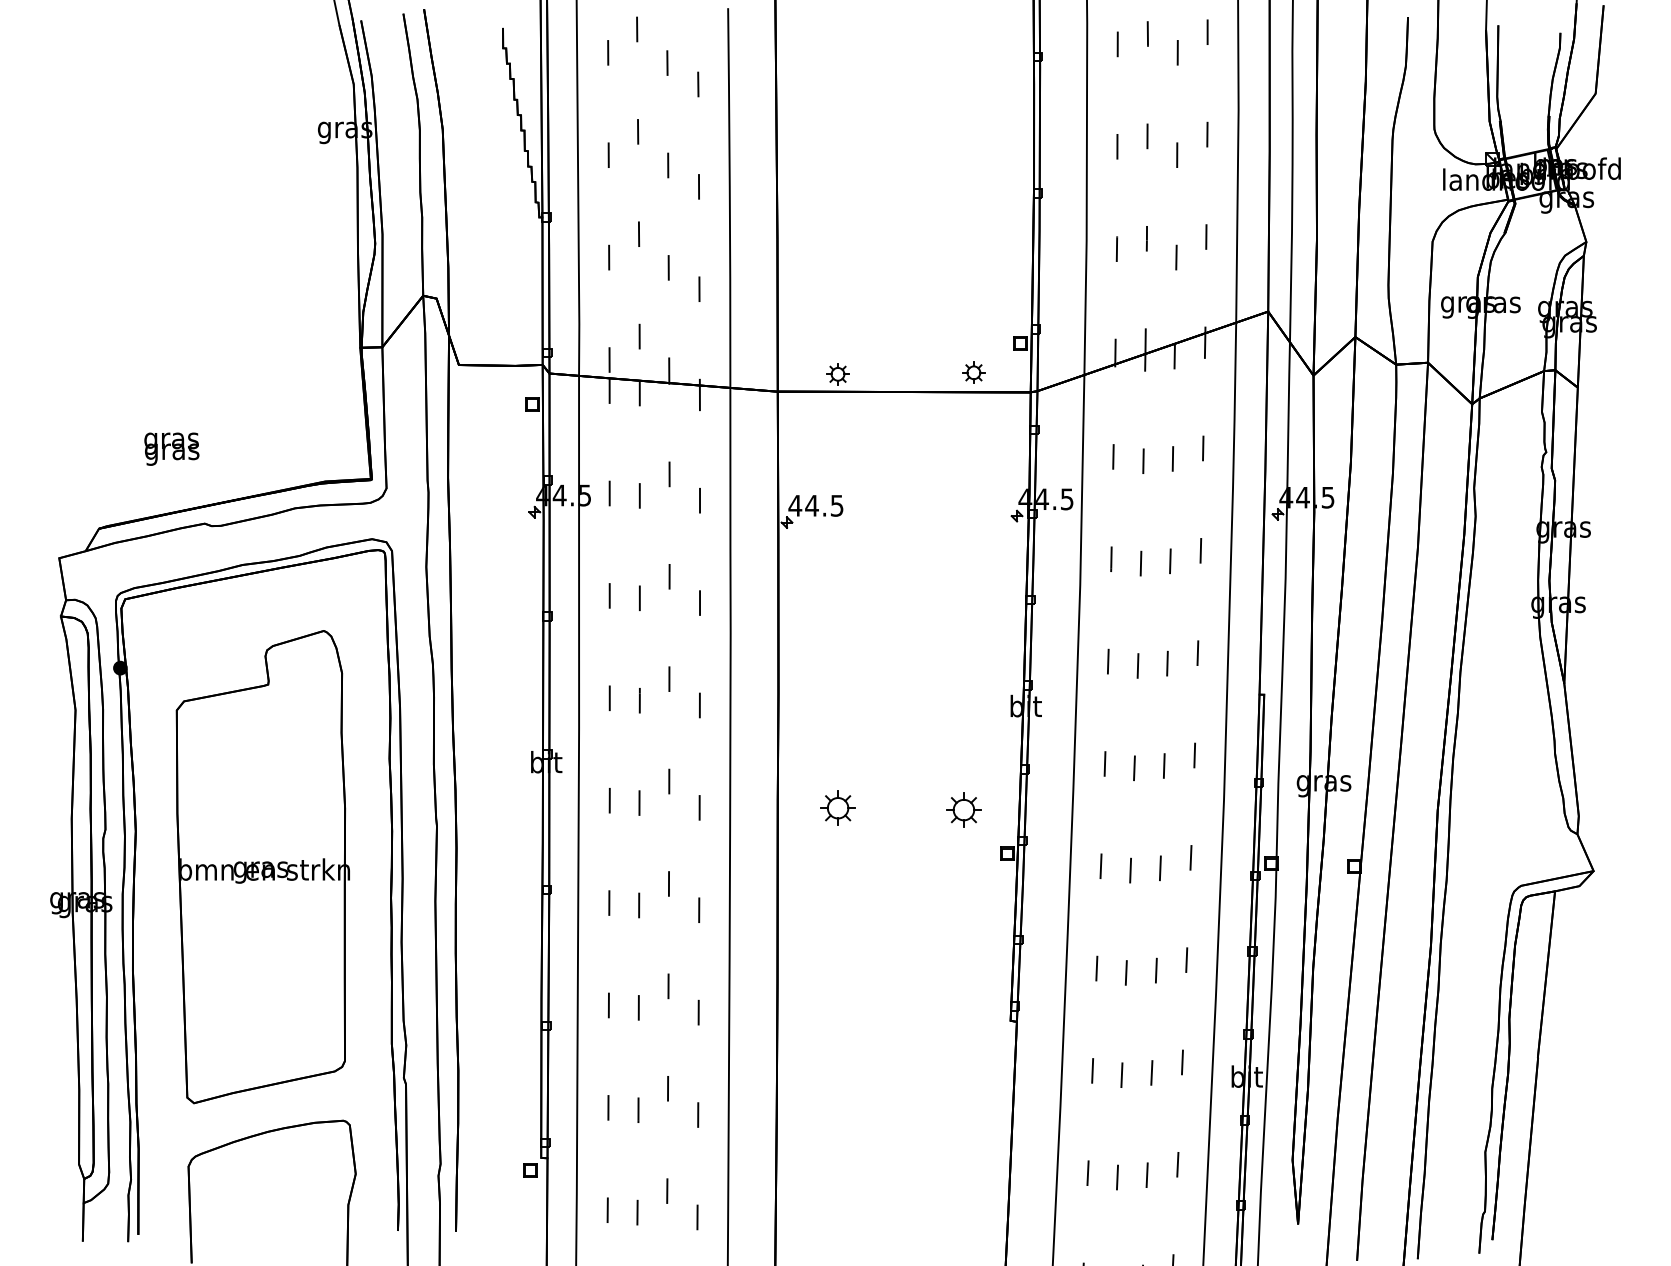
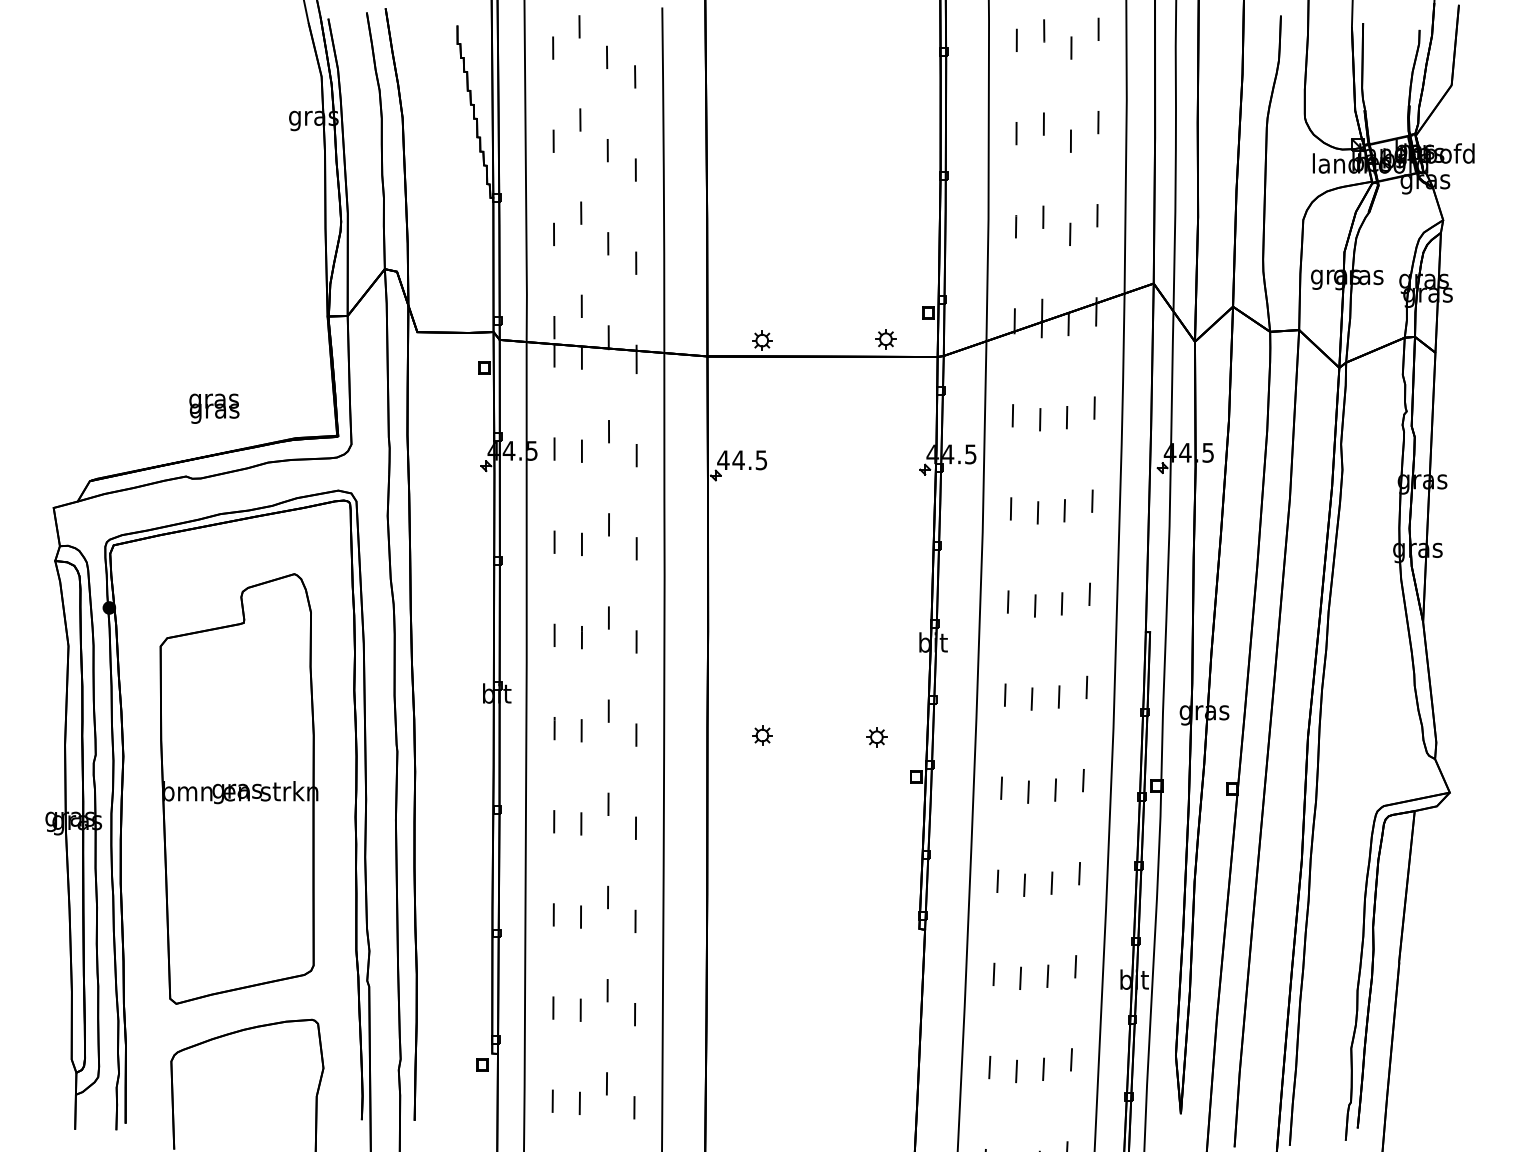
text: (171, 448) -> (214, 408), moved
part: (838, 808) -> (762, 735), size x0.62
part: (963, 810) -> (876, 737), size x0.62

